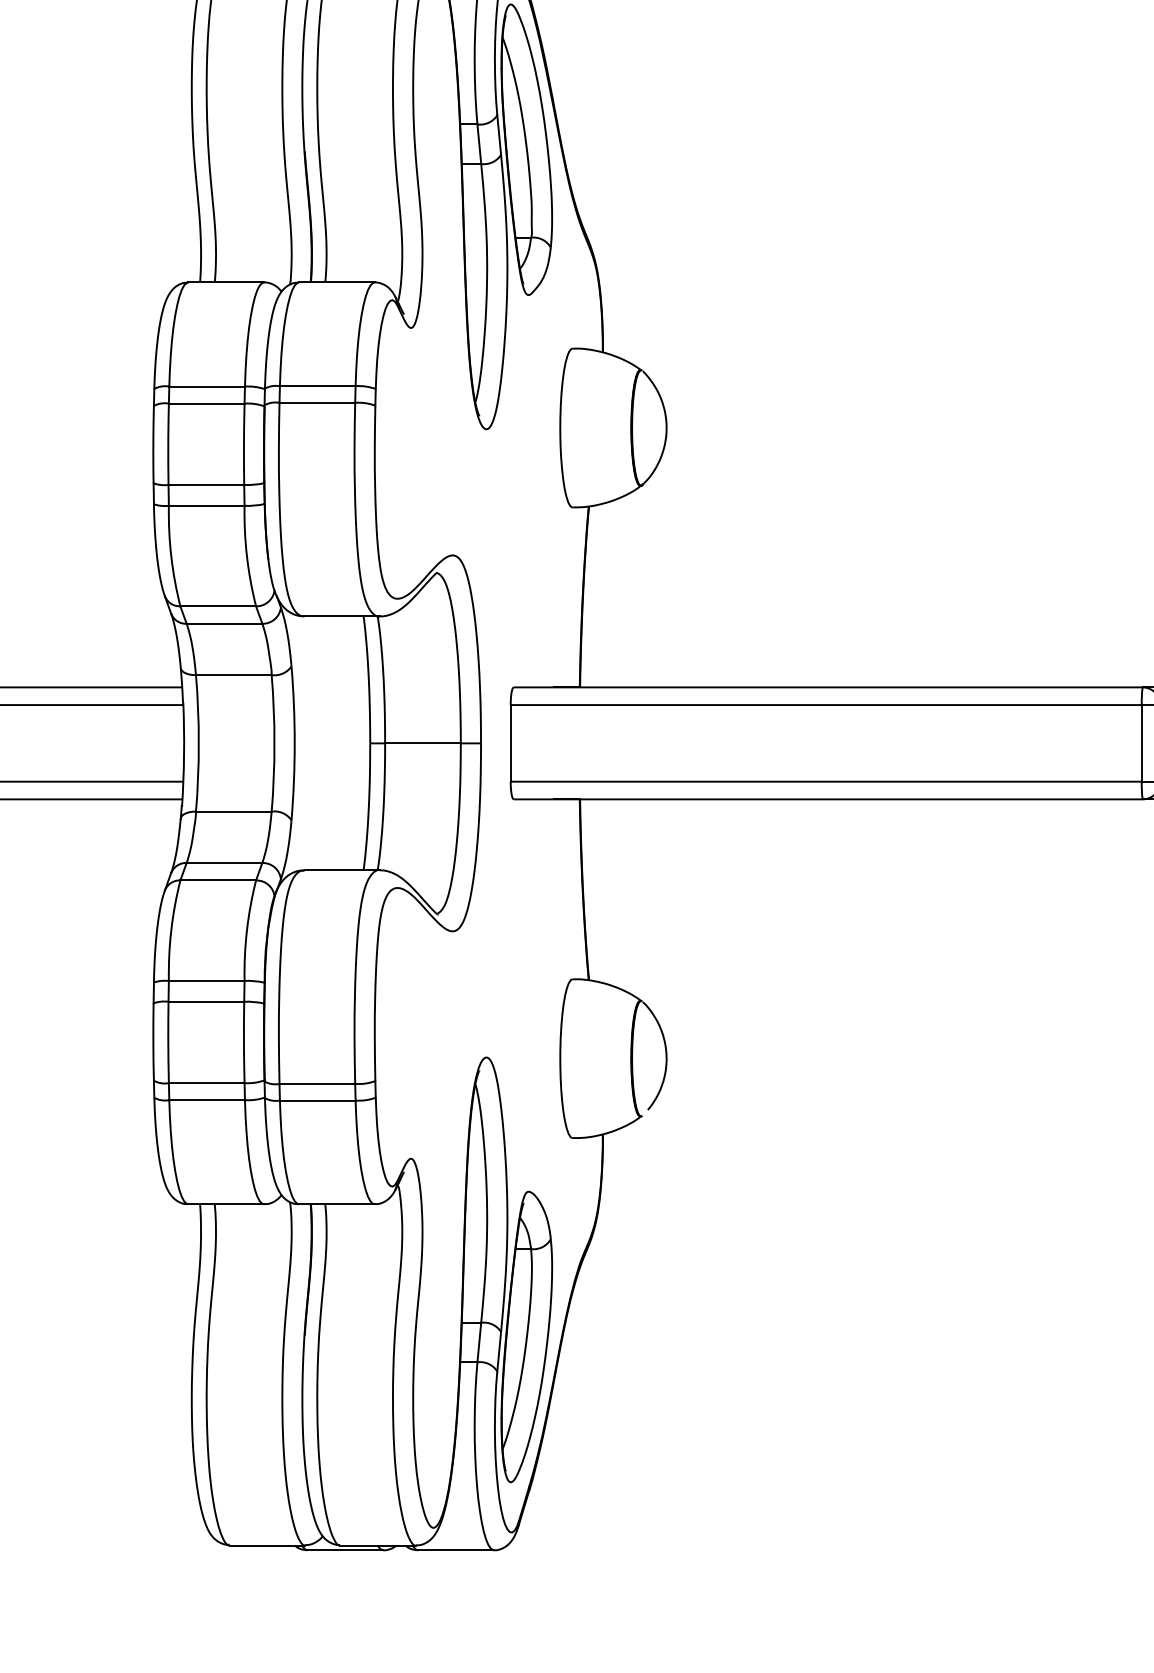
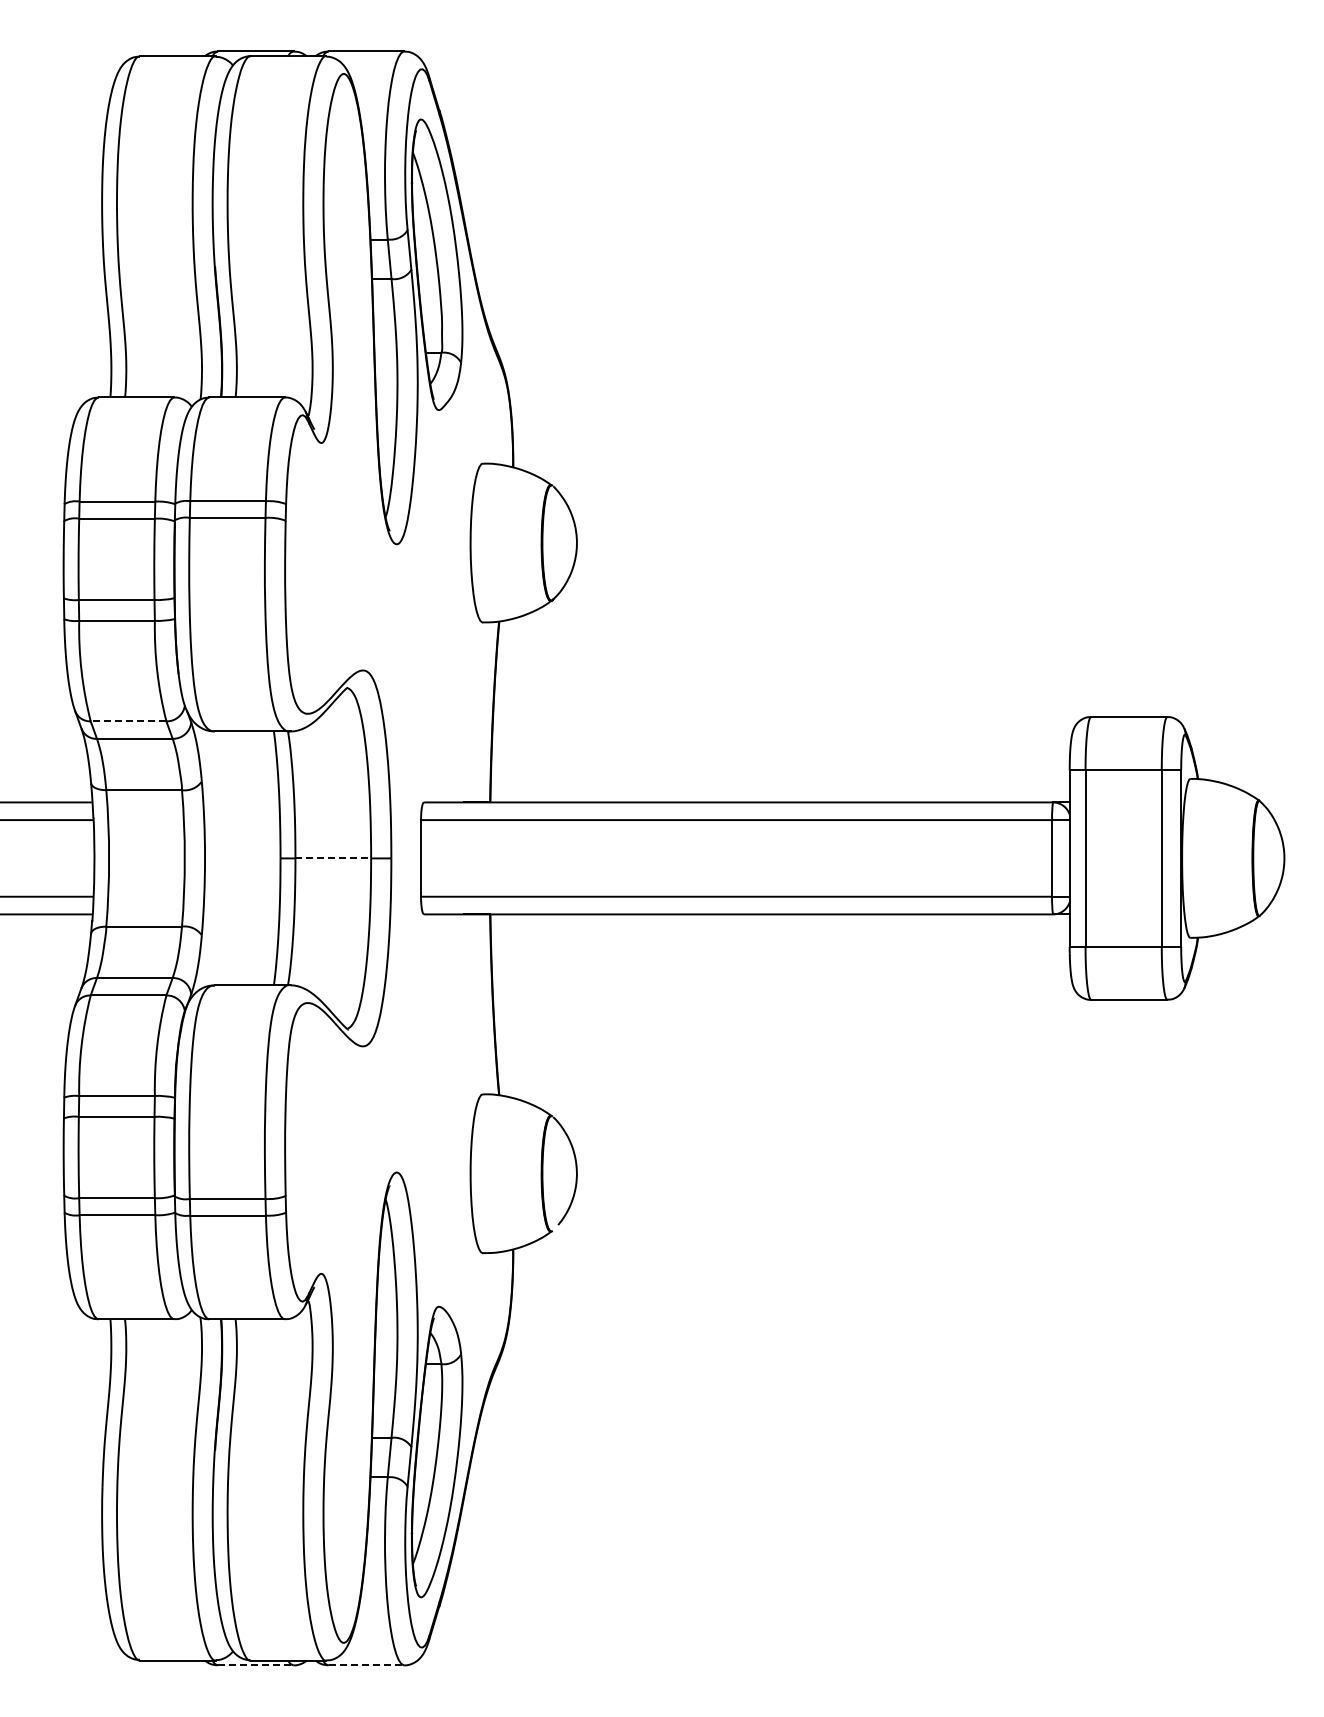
line: (218, 606) -> (128, 721), solid -> dashed
line: (423, 743) -> (333, 858), solid -> dashed
line: (345, 1550) -> (255, 1665), solid -> dashed
line: (456, 1550) -> (366, 1665), solid -> dashed

